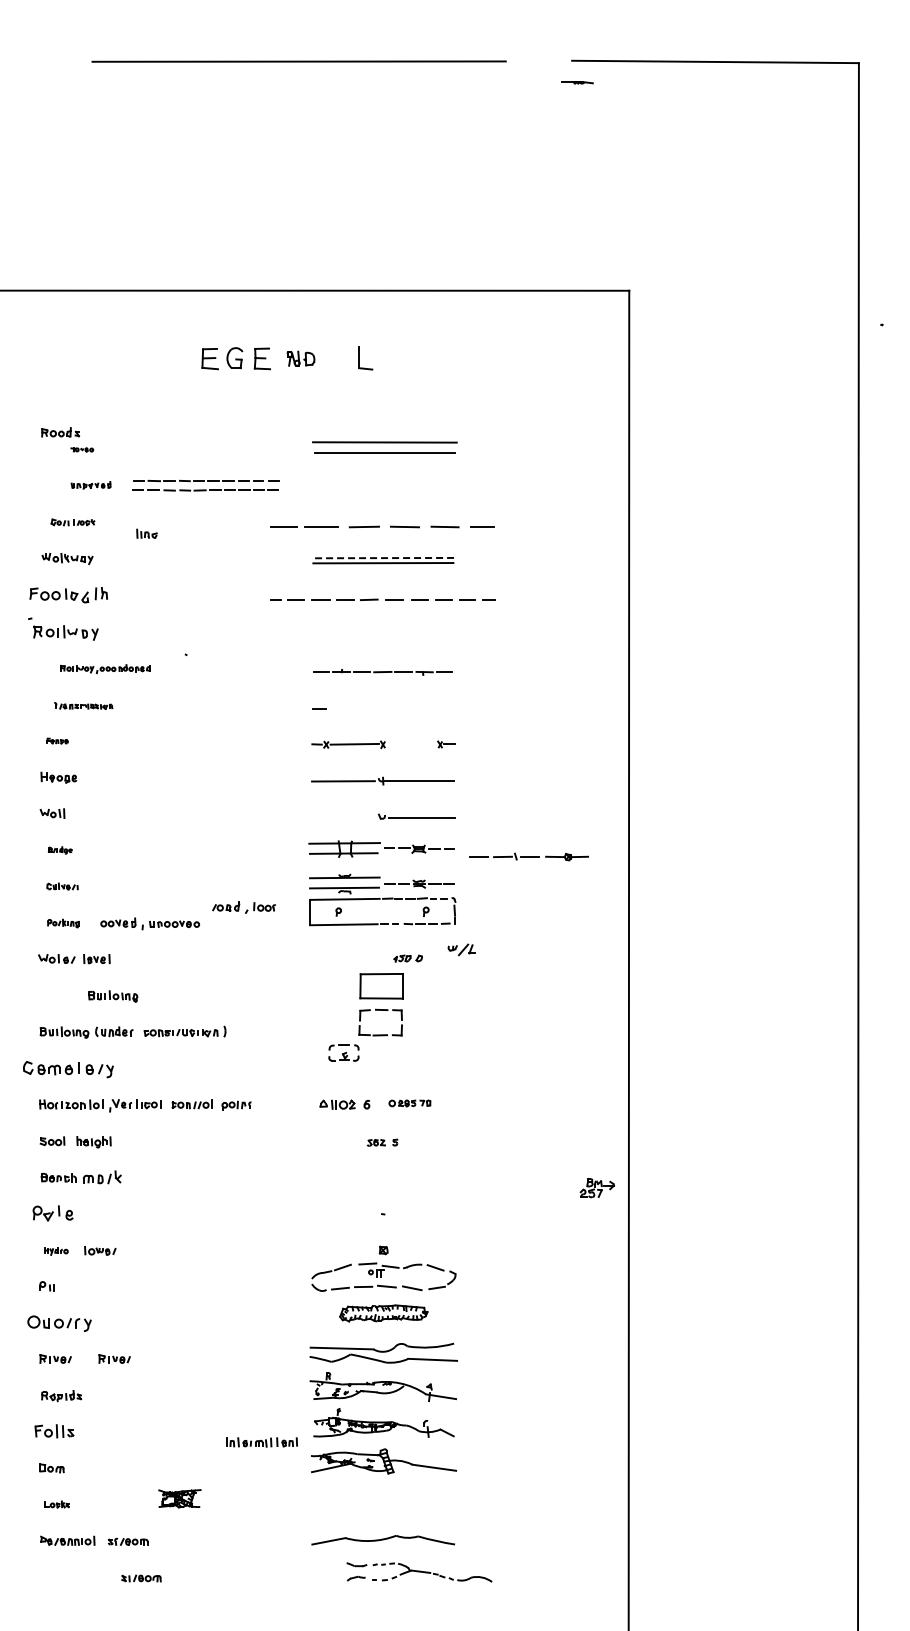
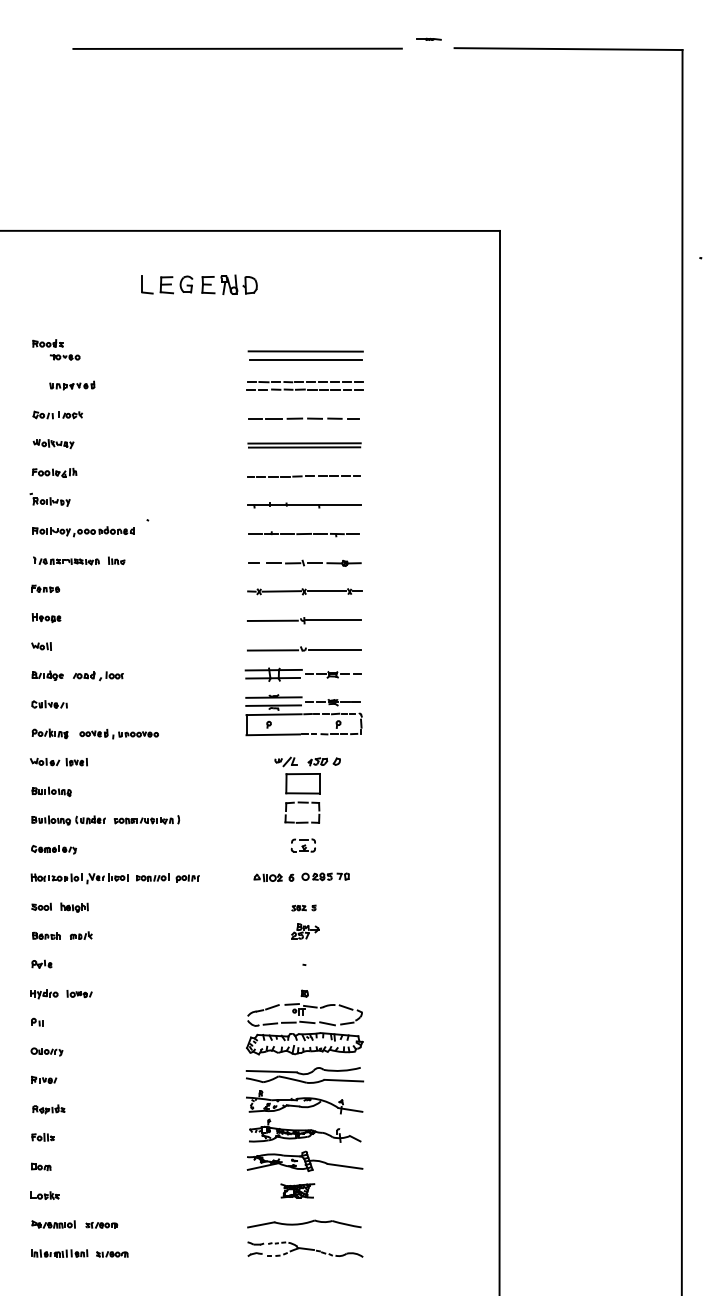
line: (577, 82) -> (428, 39), moved
part: (300, 358) -> (238, 284), size x1.67
part: (365, 358) -> (147, 284), moved
part: (82, 449) -> (65, 357), size x1.67
part: (90, 485) -> (71, 385), size x1.43
part: (205, 485) -> (304, 385), moved
part: (72, 522) -> (57, 415), size x1.43
part: (382, 526) -> (303, 418), size x0.62
part: (146, 533) -> (116, 560), moved
line: (383, 558) -> (304, 443), dashed -> solid
part: (68, 595) -> (54, 473), size x0.71
part: (382, 599) -> (303, 476), size x0.62
part: (62, 628) -> (49, 499), size x0.71
part: (382, 635) -> (303, 504), added
part: (105, 668) -> (83, 531), size x1.43
part: (83, 705) -> (66, 560), size x1.43
part: (57, 740) -> (45, 588), size x1.67
line: (411, 743) -> (326, 590), added
line: (343, 818) -> (272, 650), added
part: (60, 850) -> (47, 675), size x1.67
part: (528, 856) -> (313, 562), moved
part: (62, 886) -> (49, 704), size x1.43
part: (243, 907) -> (98, 675), moved
part: (63, 923) -> (50, 733), size x1.43
part: (461, 949) -> (285, 761), moved
part: (407, 958) -> (323, 761), size x1.43
part: (113, 996) -> (51, 791), moved
part: (343, 1052) -> (303, 845), moved
part: (67, 1068) -> (53, 849), size x0.62
part: (409, 1103) -> (325, 876), size x1.43
part: (102, 1177) -> (81, 935), size x0.71
part: (596, 1187) -> (304, 930), moved
part: (52, 1213) -> (41, 964), size x0.62
part: (56, 1251) -> (44, 994), size x1.43
part: (383, 1313) -> (304, 1043), size x1.67
part: (58, 1323) -> (46, 1051), size x0.62
part: (114, 1358) -> (90, 1079), removed
part: (53, 1430) -> (42, 1136), size x0.71
part: (261, 1442) -> (59, 1253), moved
part: (179, 1498) -> (297, 1190), moved
part: (57, 1504) -> (45, 1195), size x1.43
part: (419, 1572) -> (305, 1249), moved

